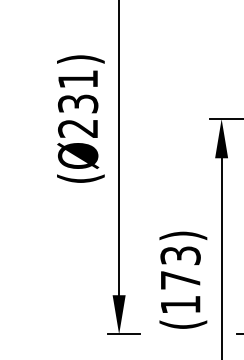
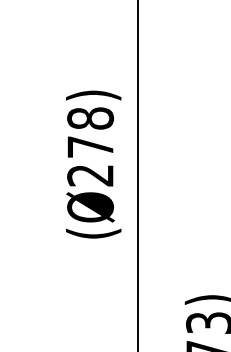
text: (78, 91) -> (90, 132), (Ø231) -> (Ø278)

